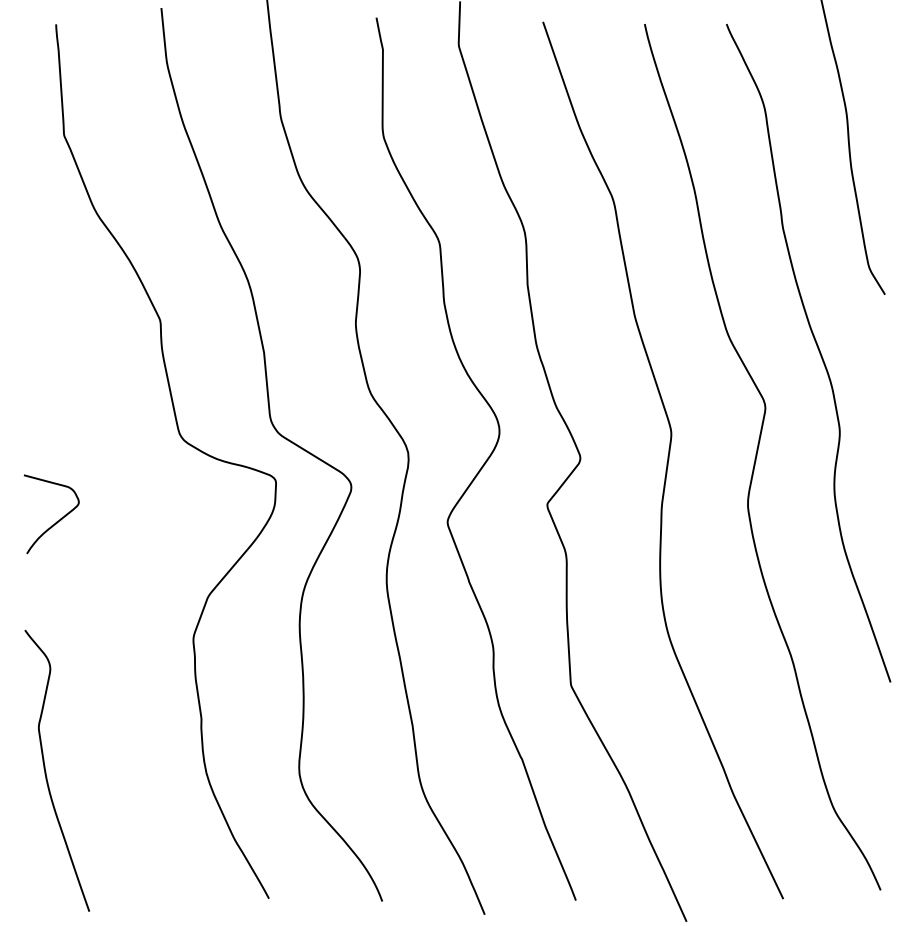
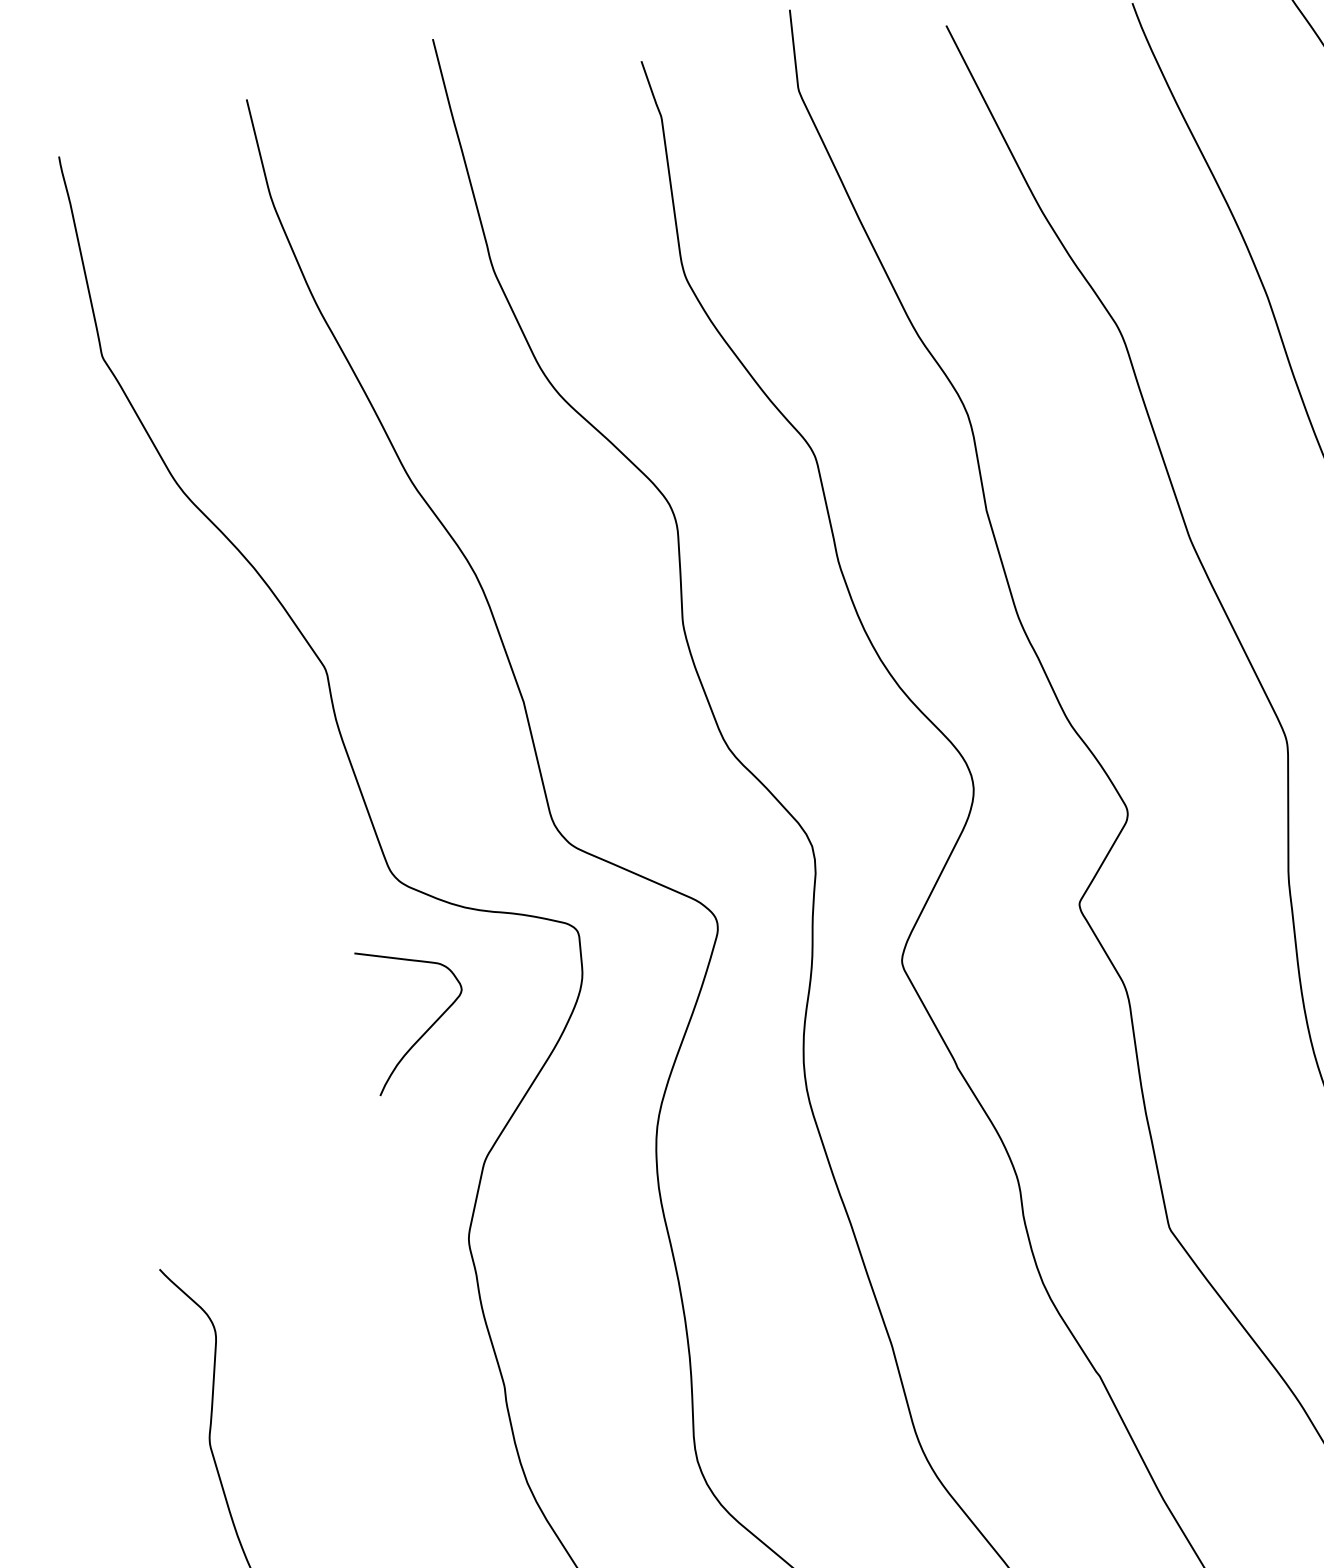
curve: (56, 521) -> (425, 1029), moved

